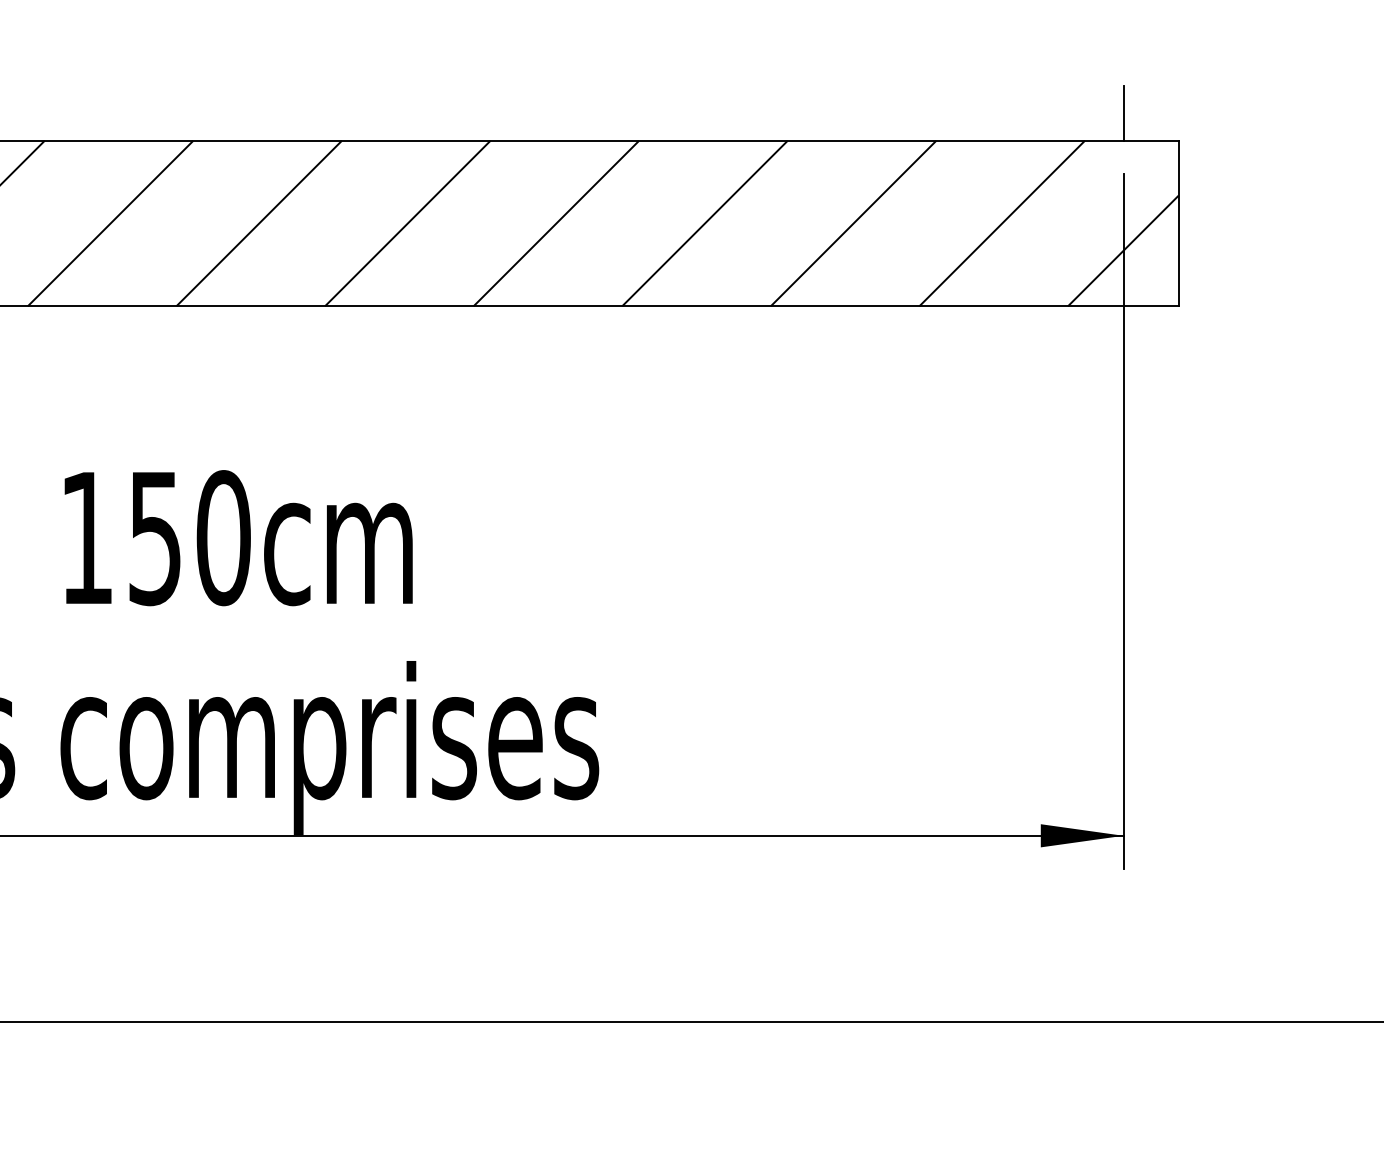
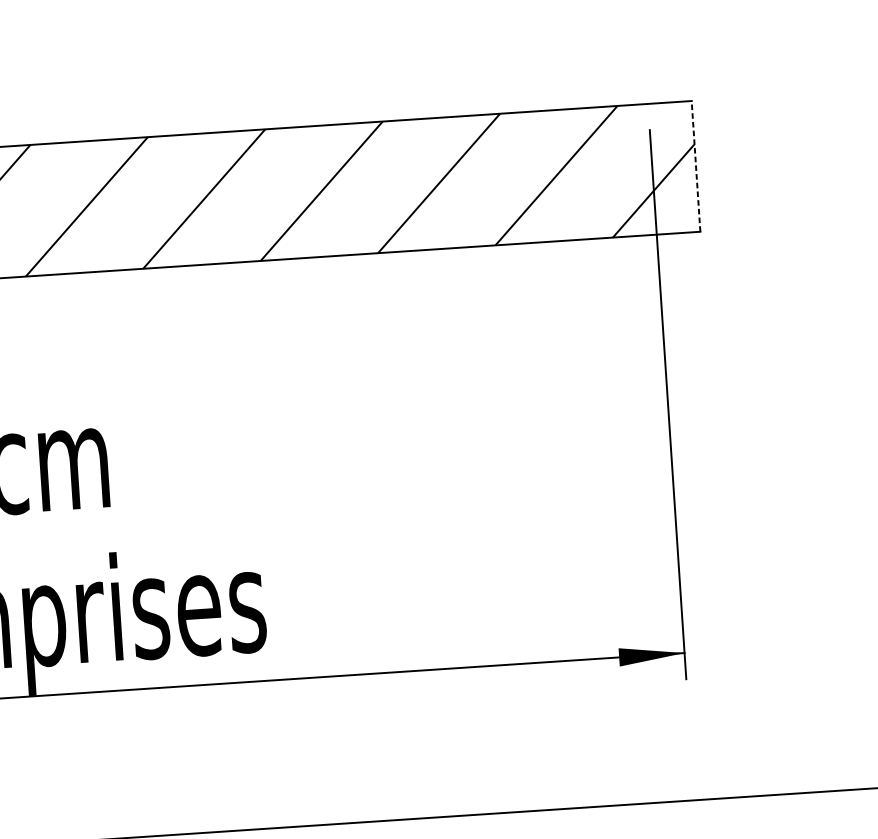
line: (1123, 112) -> (646, 81), removed
line: (1178, 223) -> (695, 166), solid -> dashed

